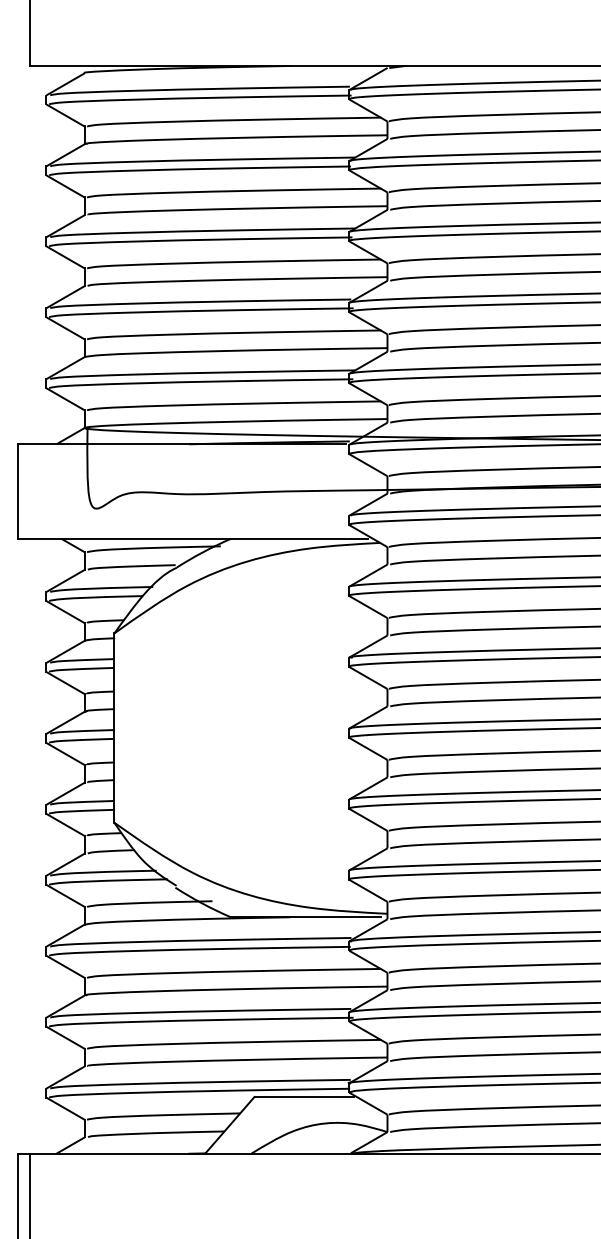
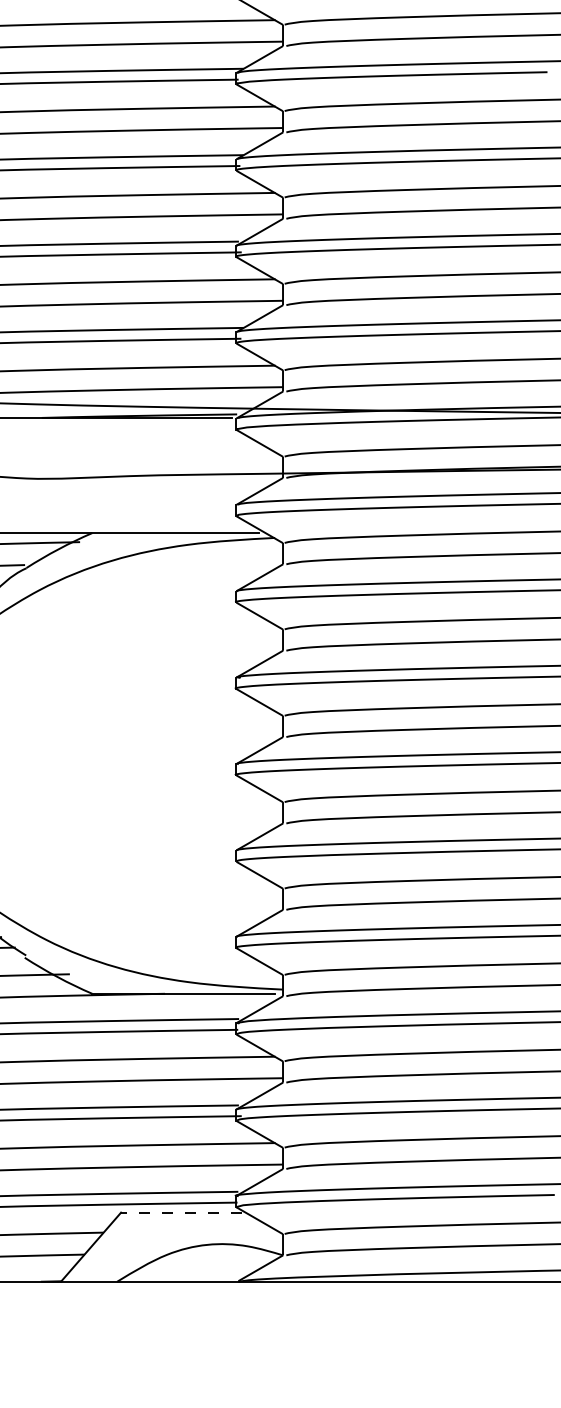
line: (304, 1096) -> (181, 1212), solid -> dashed

